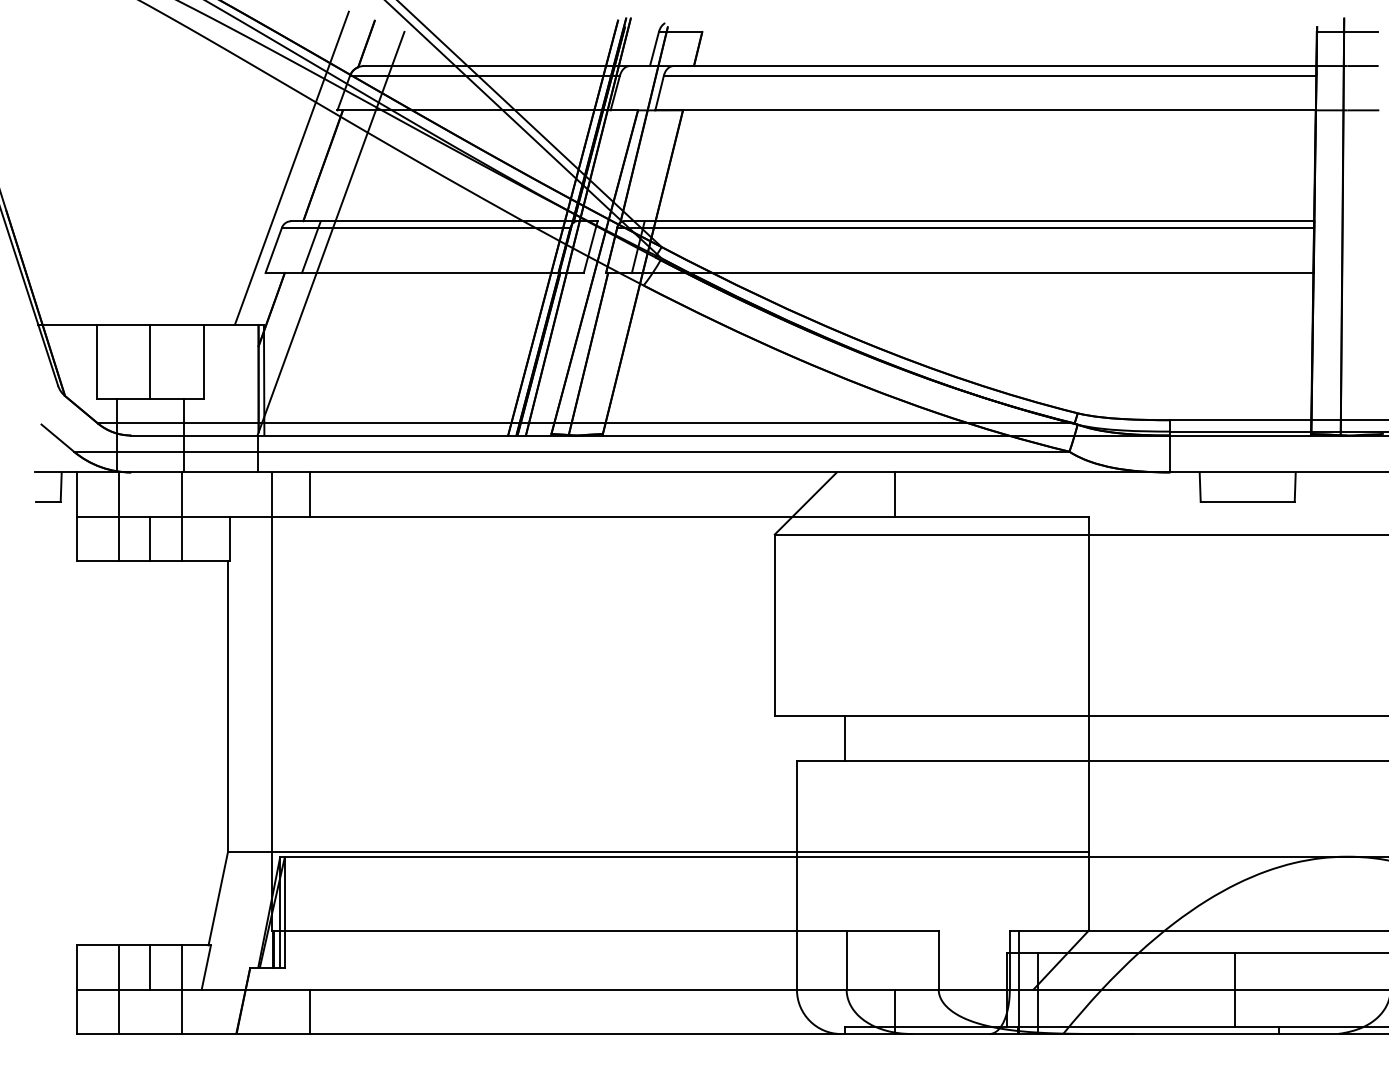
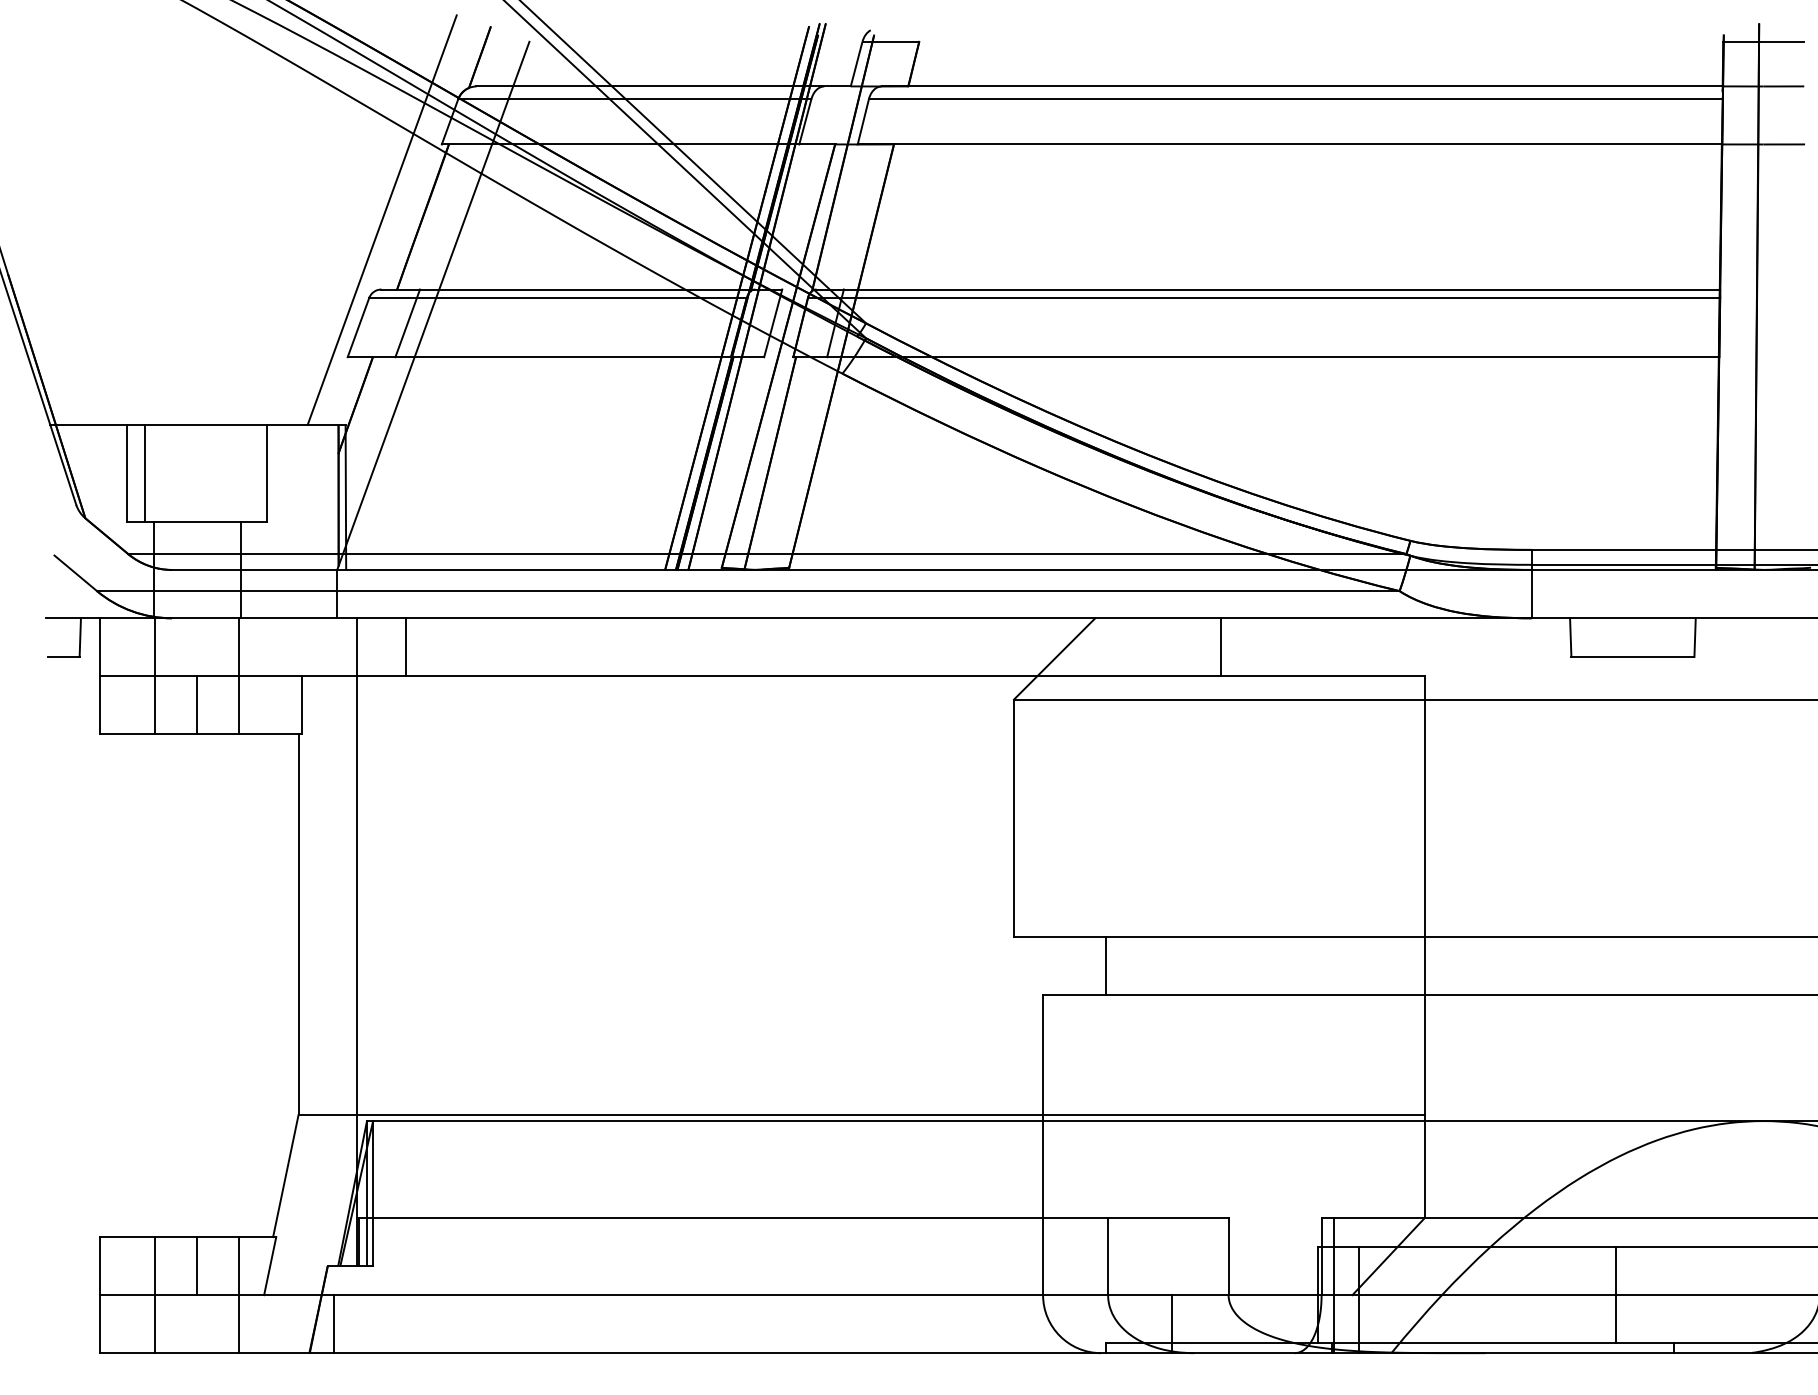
line: (150, 361) -> (145, 472), moved
line: (895, 494) -> (1220, 647), moved
line: (310, 1012) -> (334, 1324), moved

